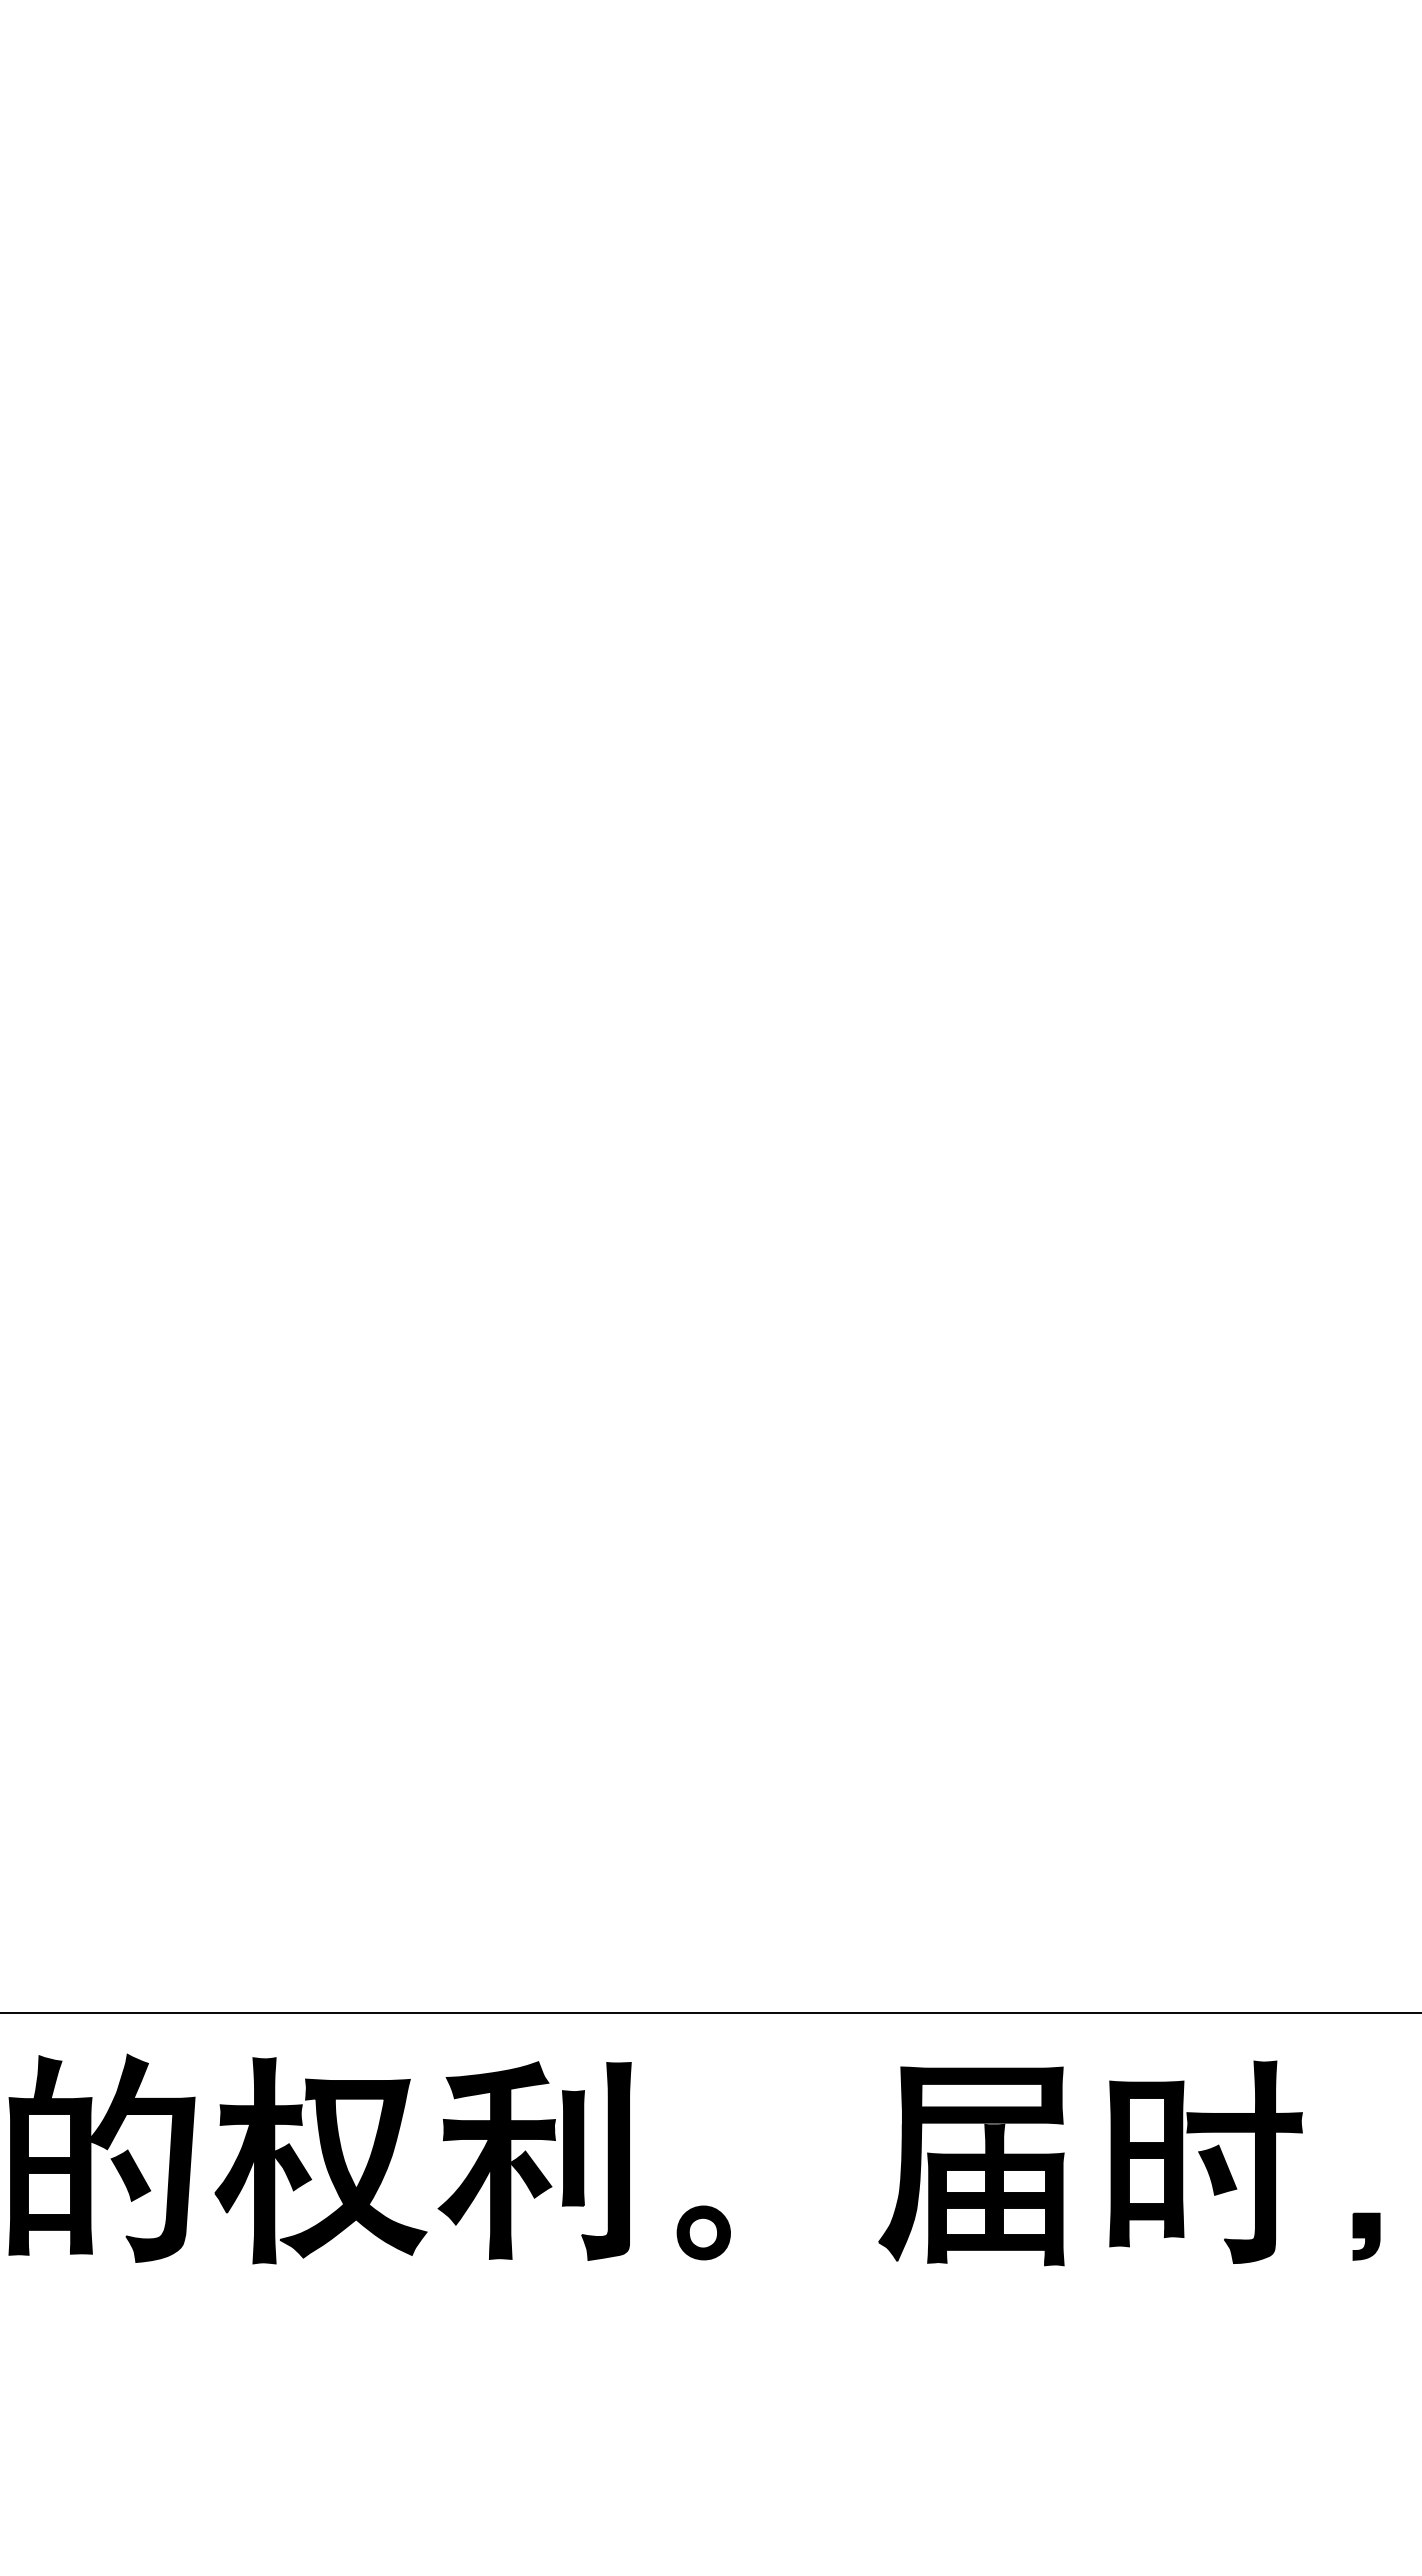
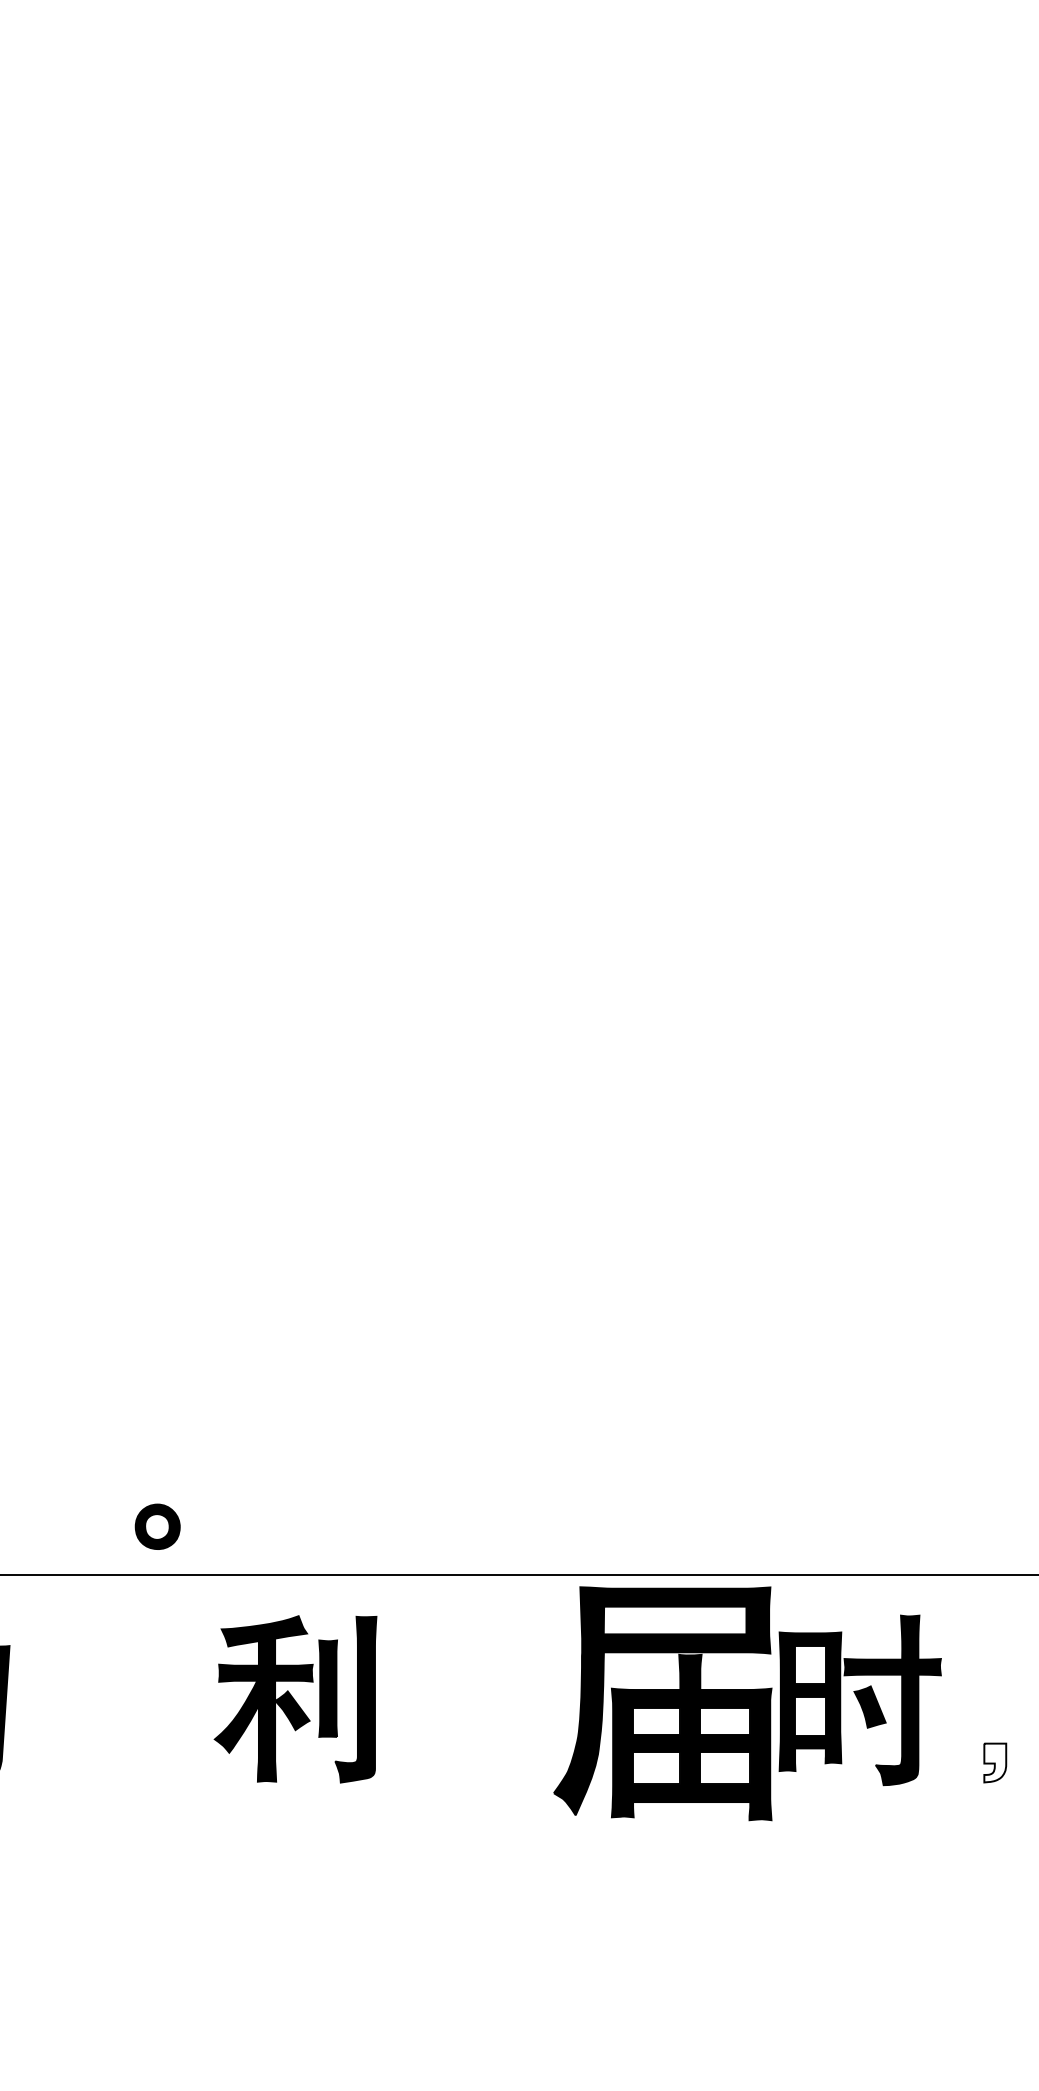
part: (320, 2160) -> (115, 1698), removed
part: (971, 2166) -> (662, 1703), size x1.4
part: (703, 2232) -> (157, 1526), moved
fill: (1366, 2236) -> (995, 1762), removed

